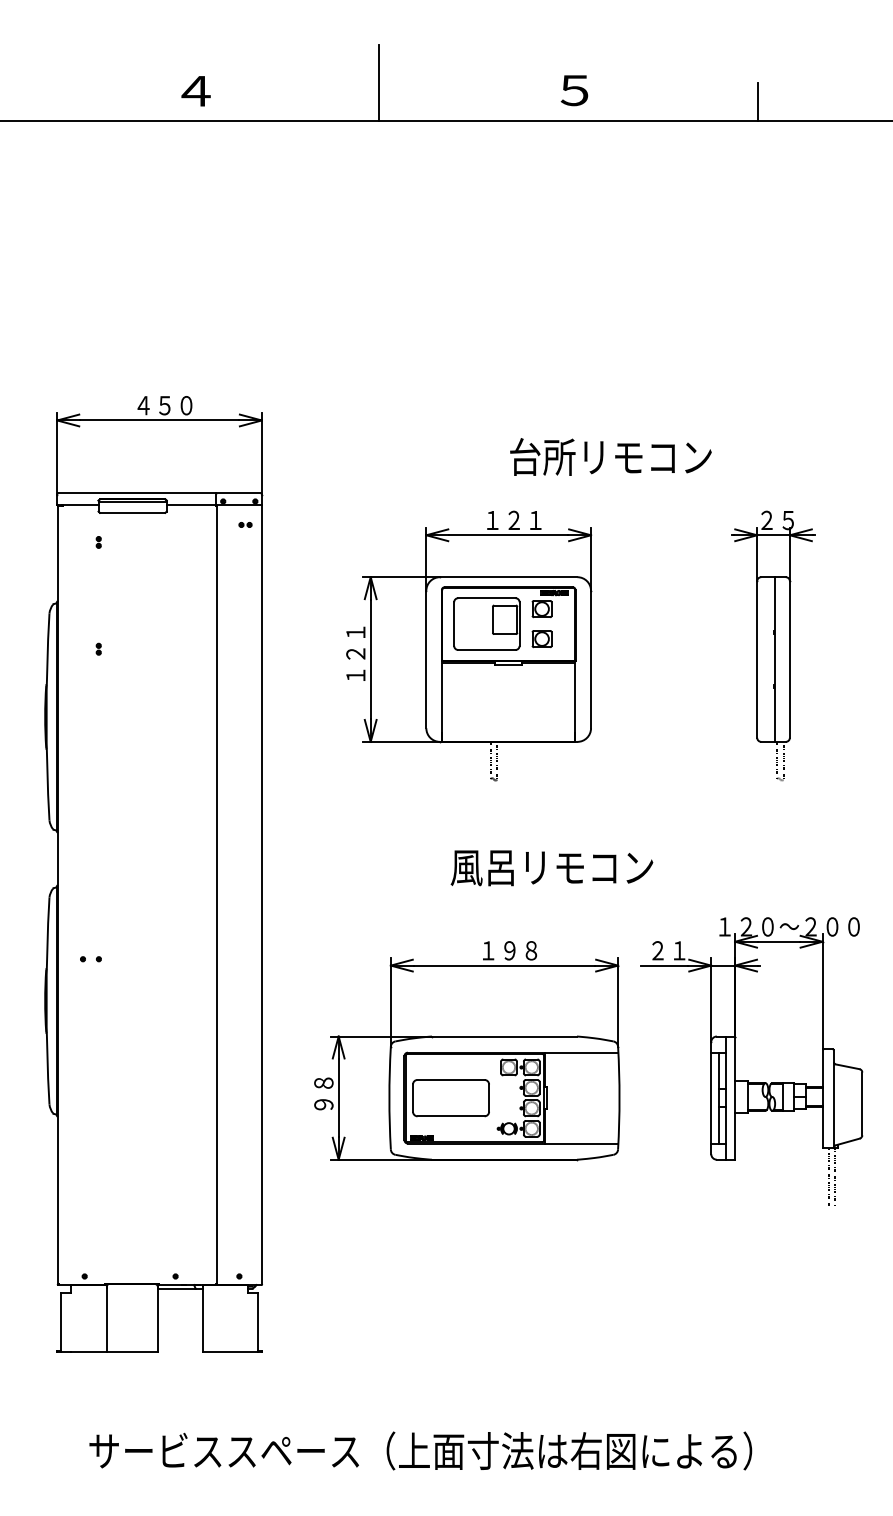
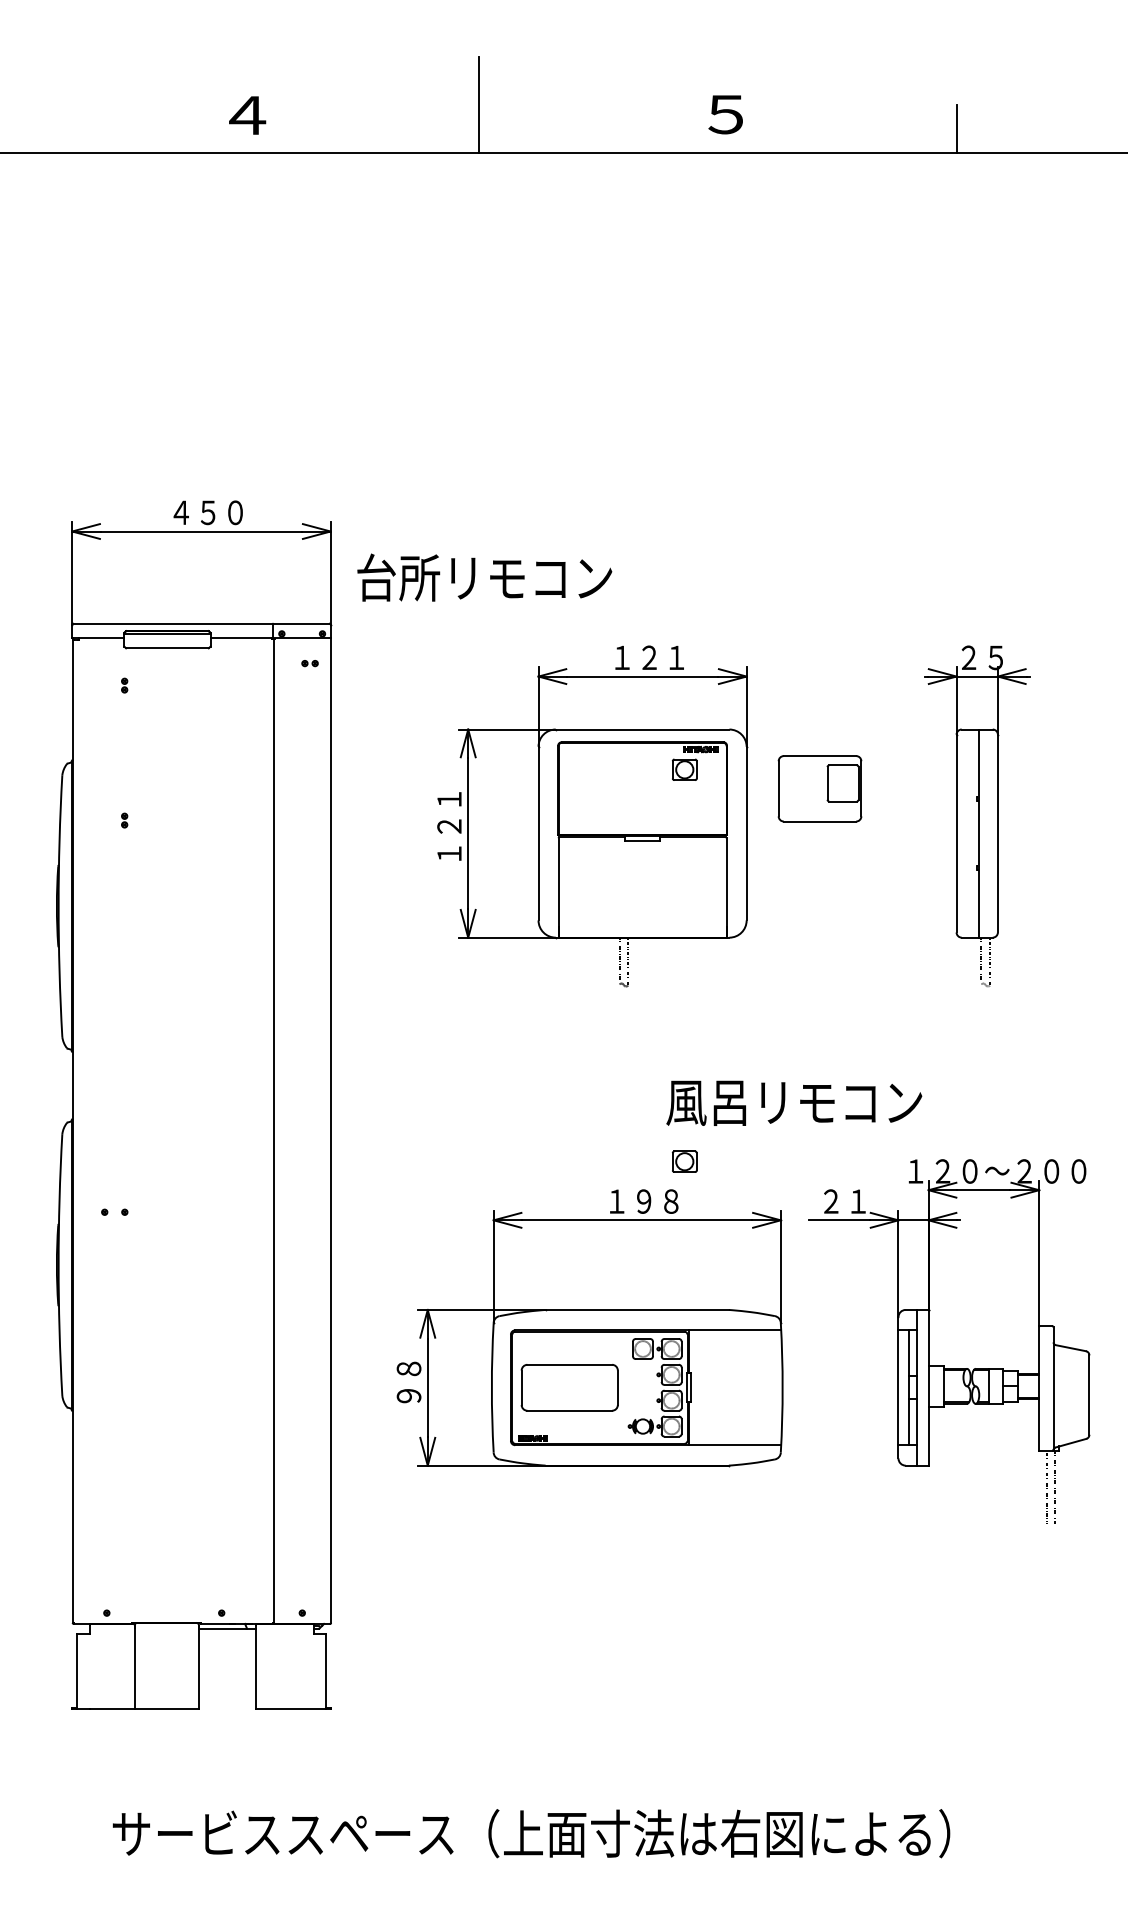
text: (610, 456) -> (484, 577), moved
part: (486, 623) -> (819, 788), moved
part: (541, 638) -> (684, 1161), moved
text: (552, 867) -> (794, 1102), moved

